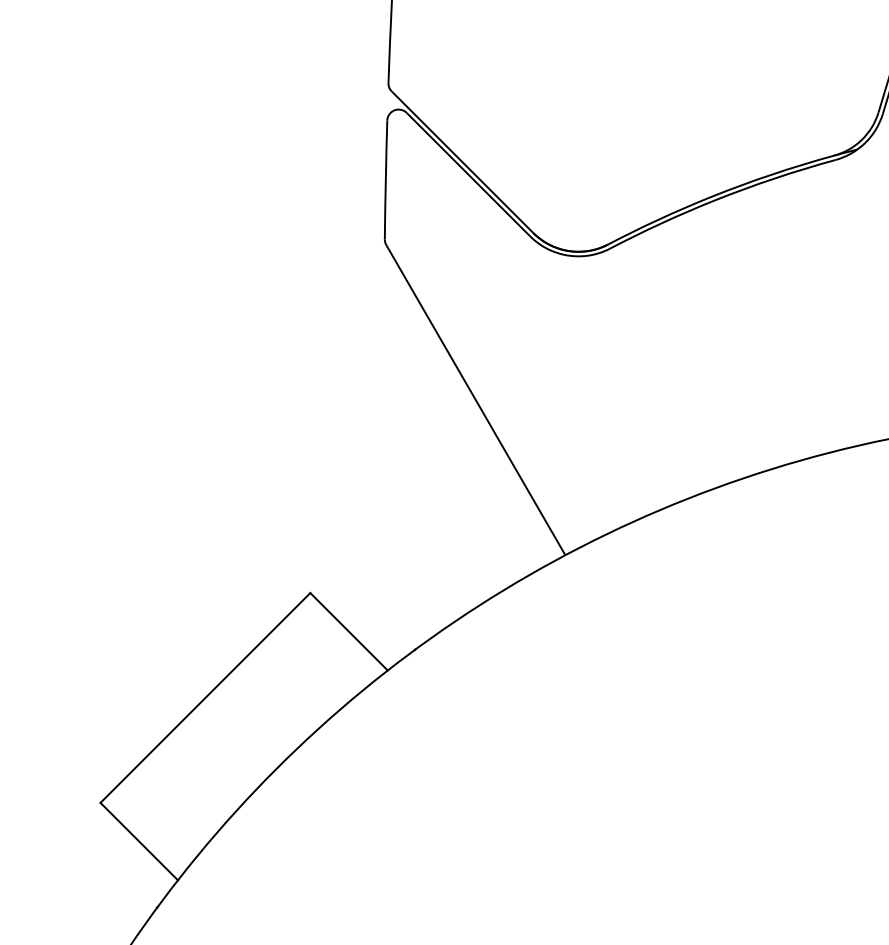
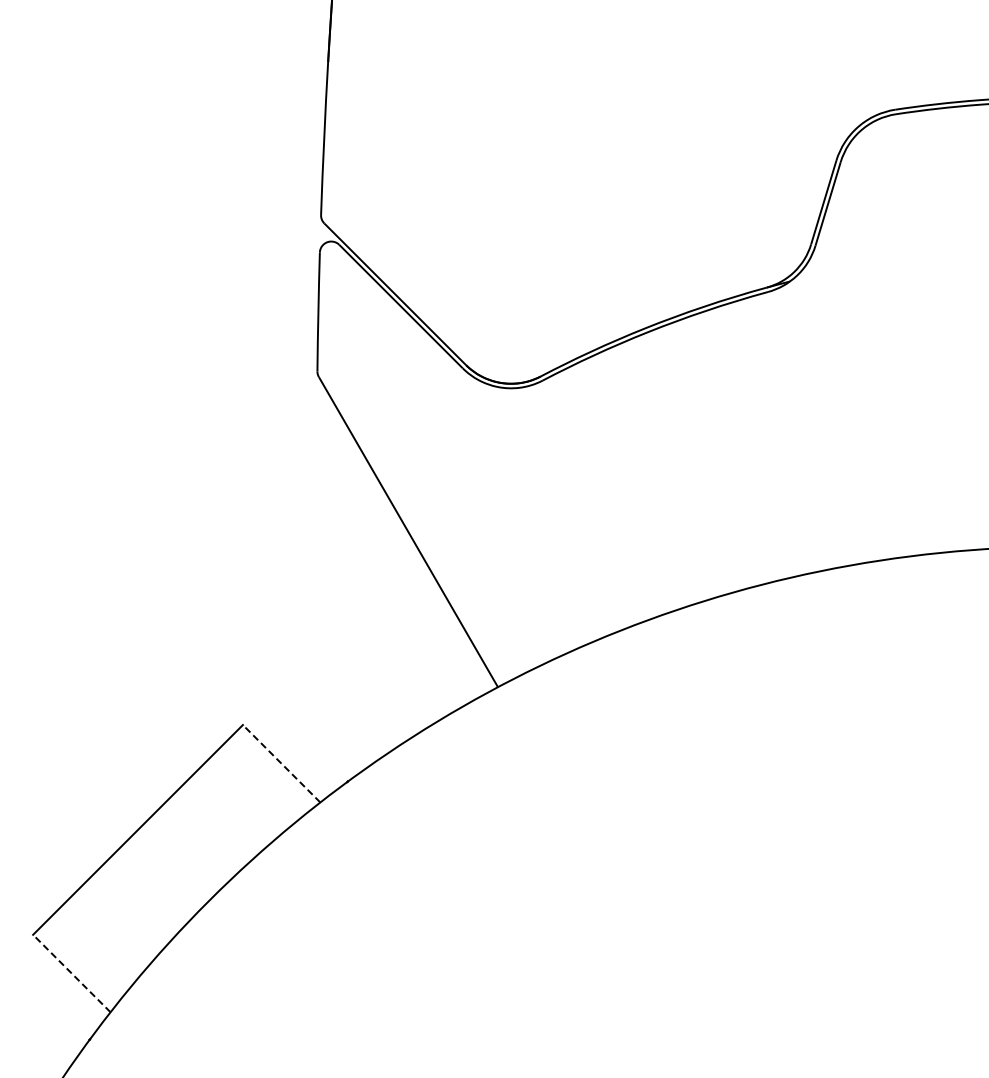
line: (348, 631) -> (281, 763), solid -> dashed
line: (138, 841) -> (71, 973), solid -> dashed

